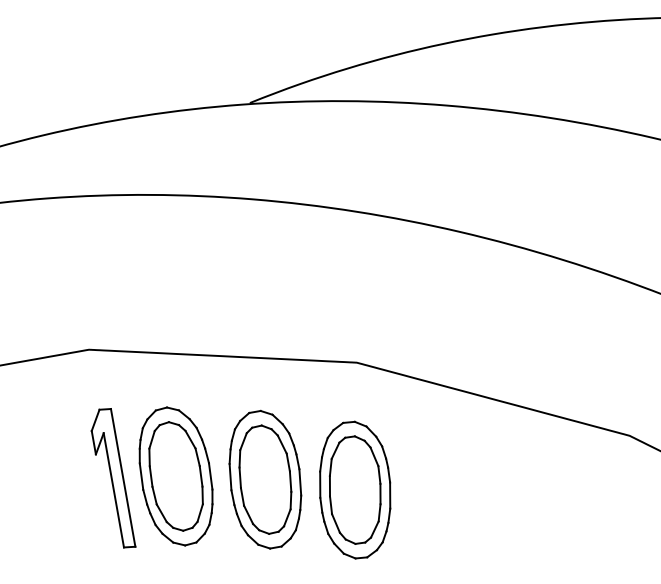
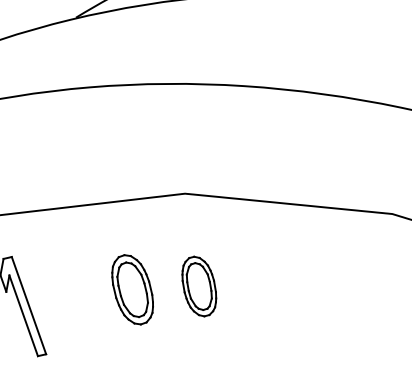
part: (175, 476) -> (66, 298), removed
part: (265, 479) -> (132, 289), size x0.7
part: (355, 489) -> (199, 286), size x0.6

